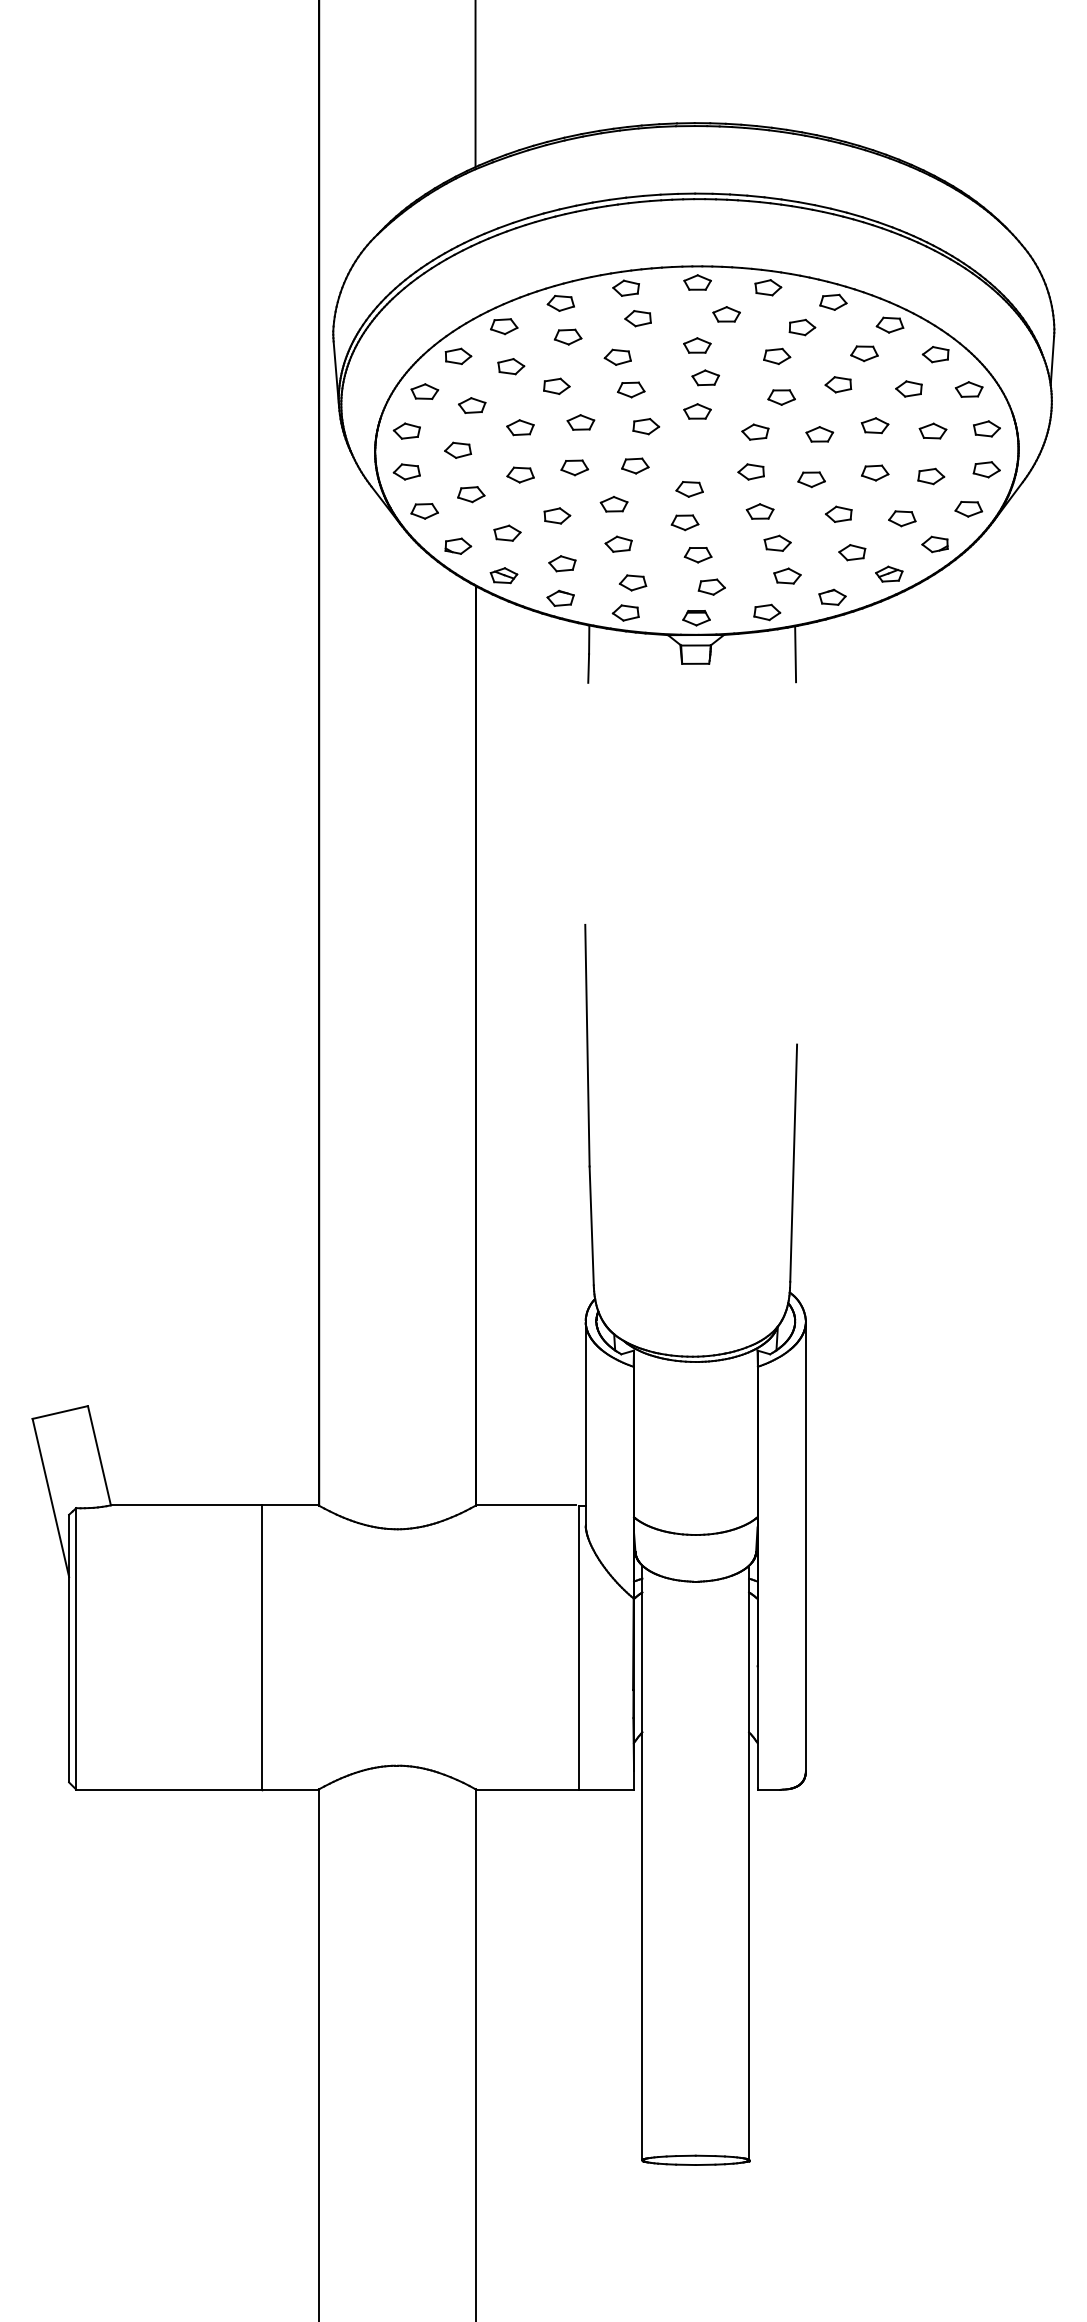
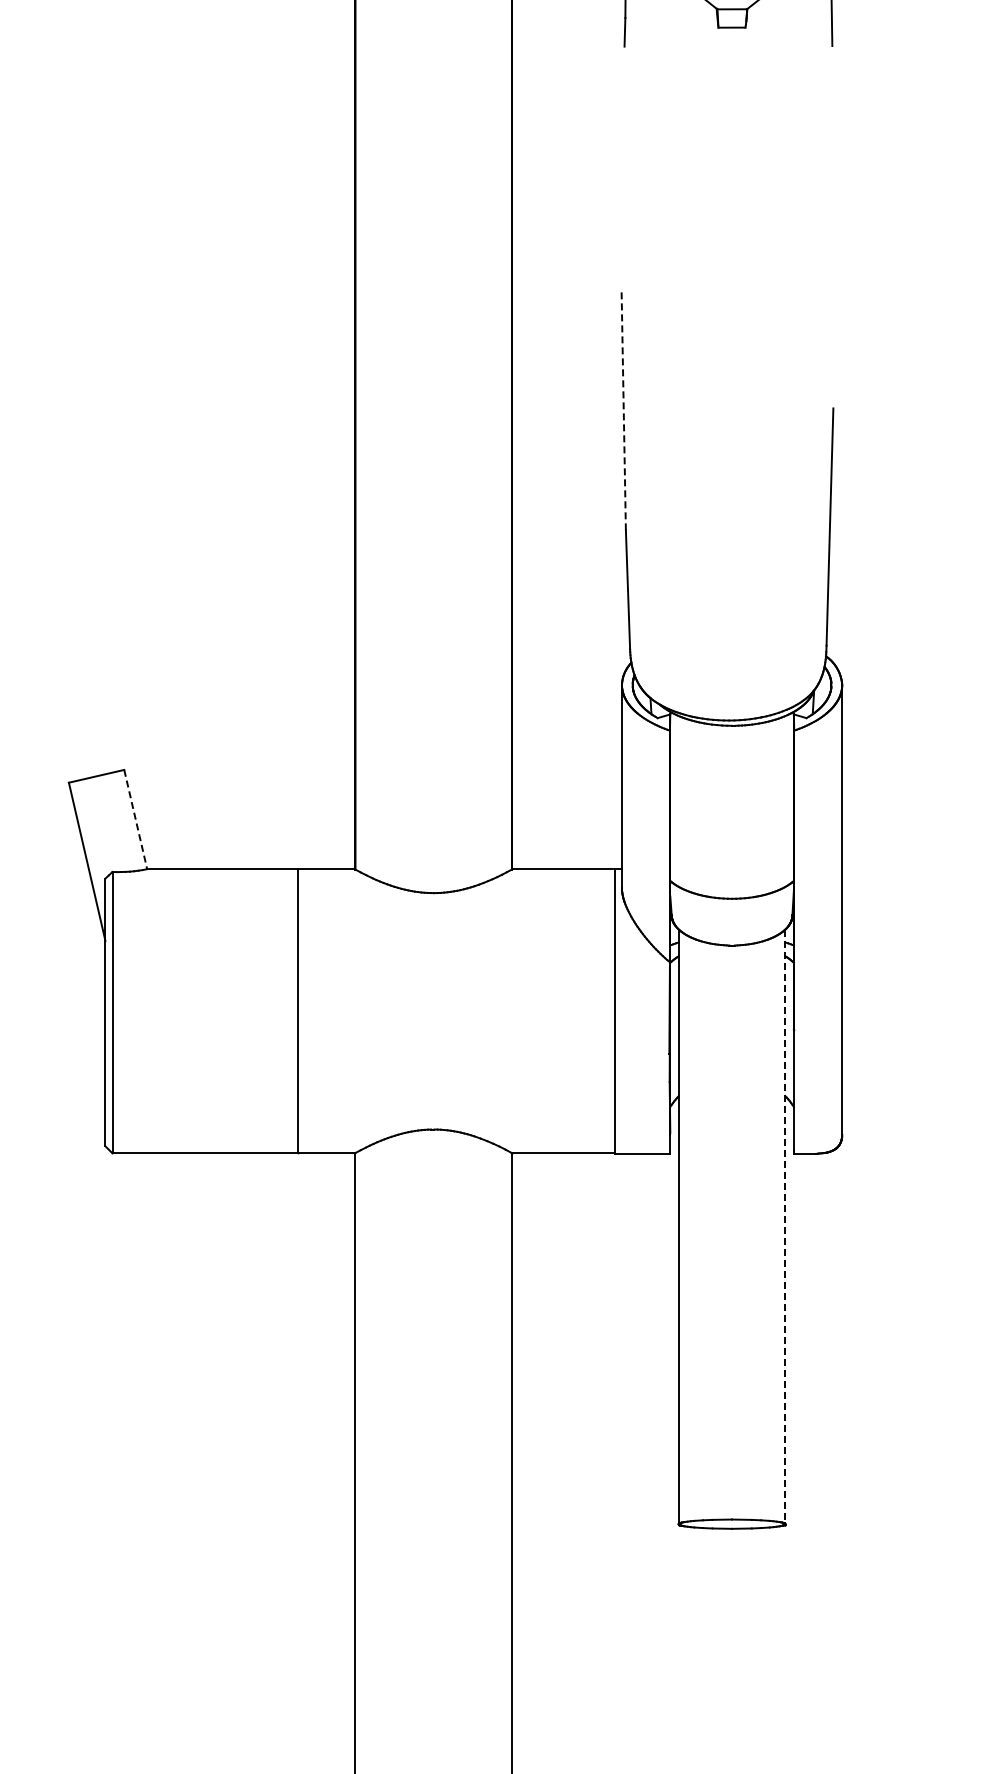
line: (587, 1045) -> (623, 409), solid -> dashed
line: (99, 1455) -> (135, 819), solid -> dashed
line: (749, 1863) -> (785, 1227), solid -> dashed

